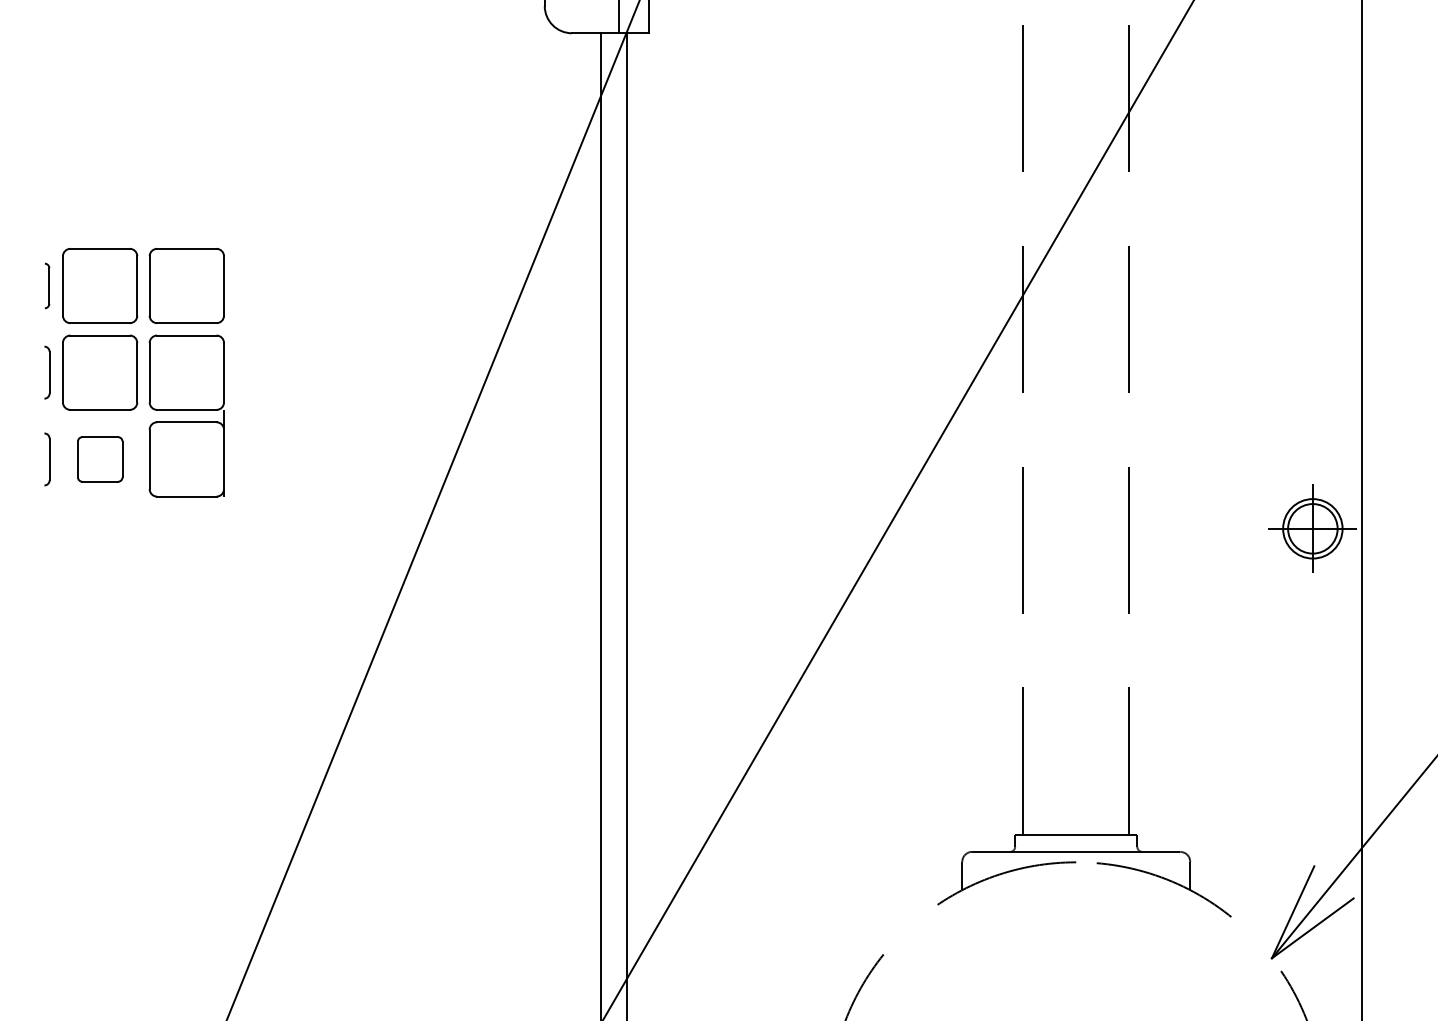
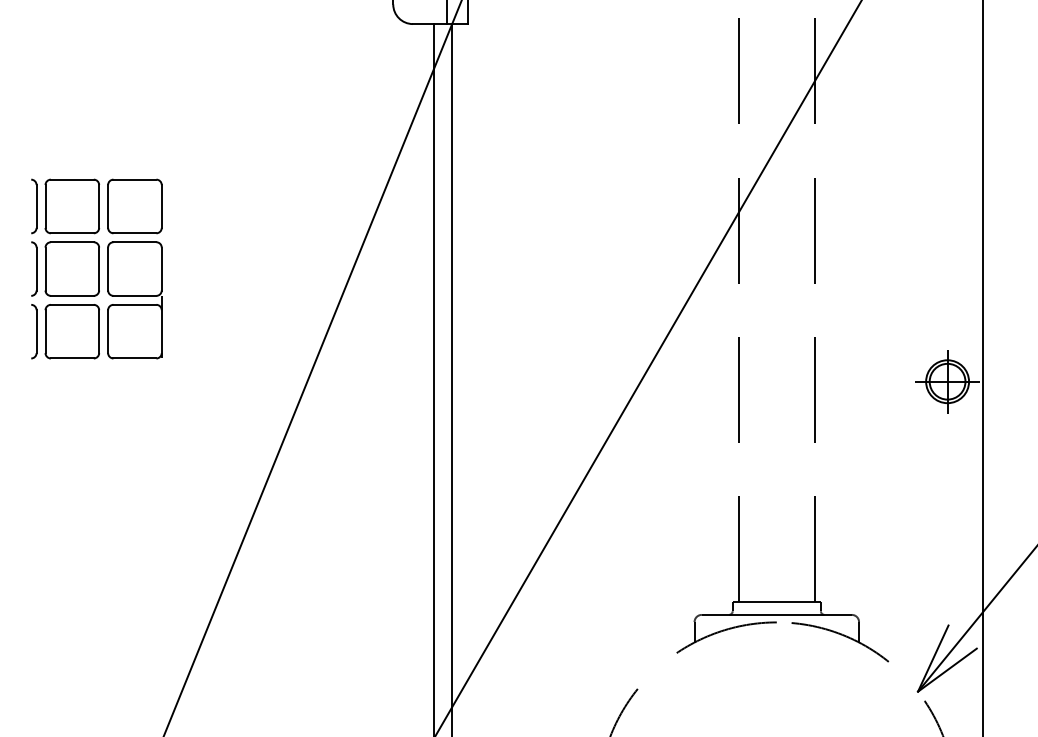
part: (47, 285) -> (34, 206), size x1.67
part: (47, 372) -> (34, 268), size x1.43
part: (47, 459) -> (34, 331), size x1.43
part: (100, 459) -> (72, 331), size x1.67

